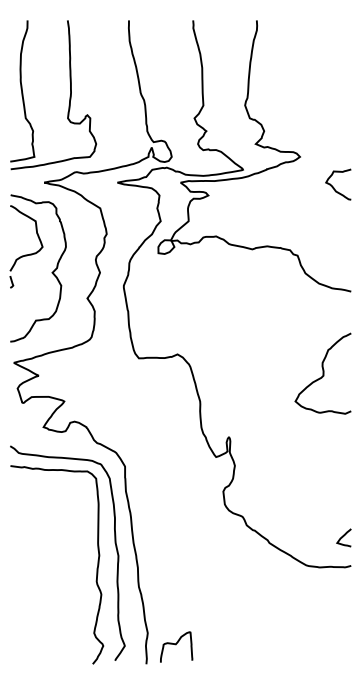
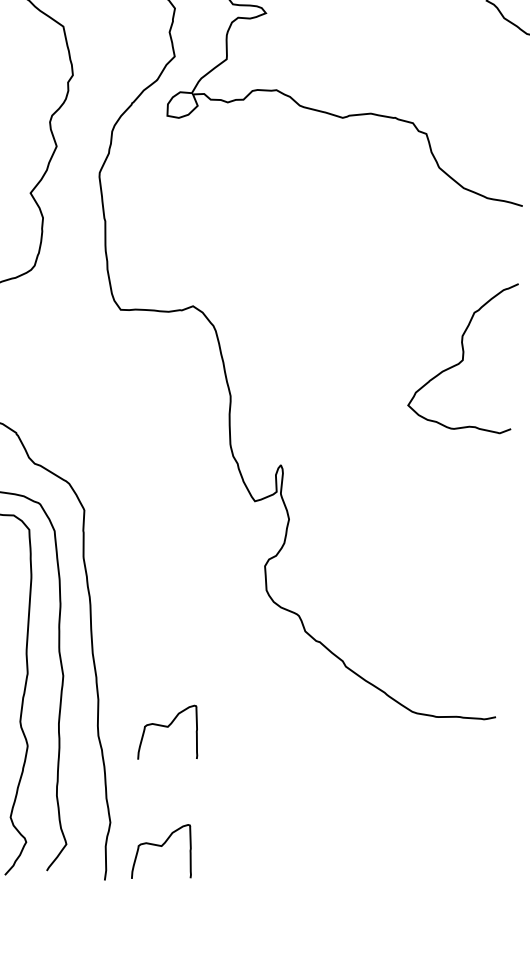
curve: (343, 537) -> (484, 663), removed
curve: (175, 581) -> (167, 729), added

